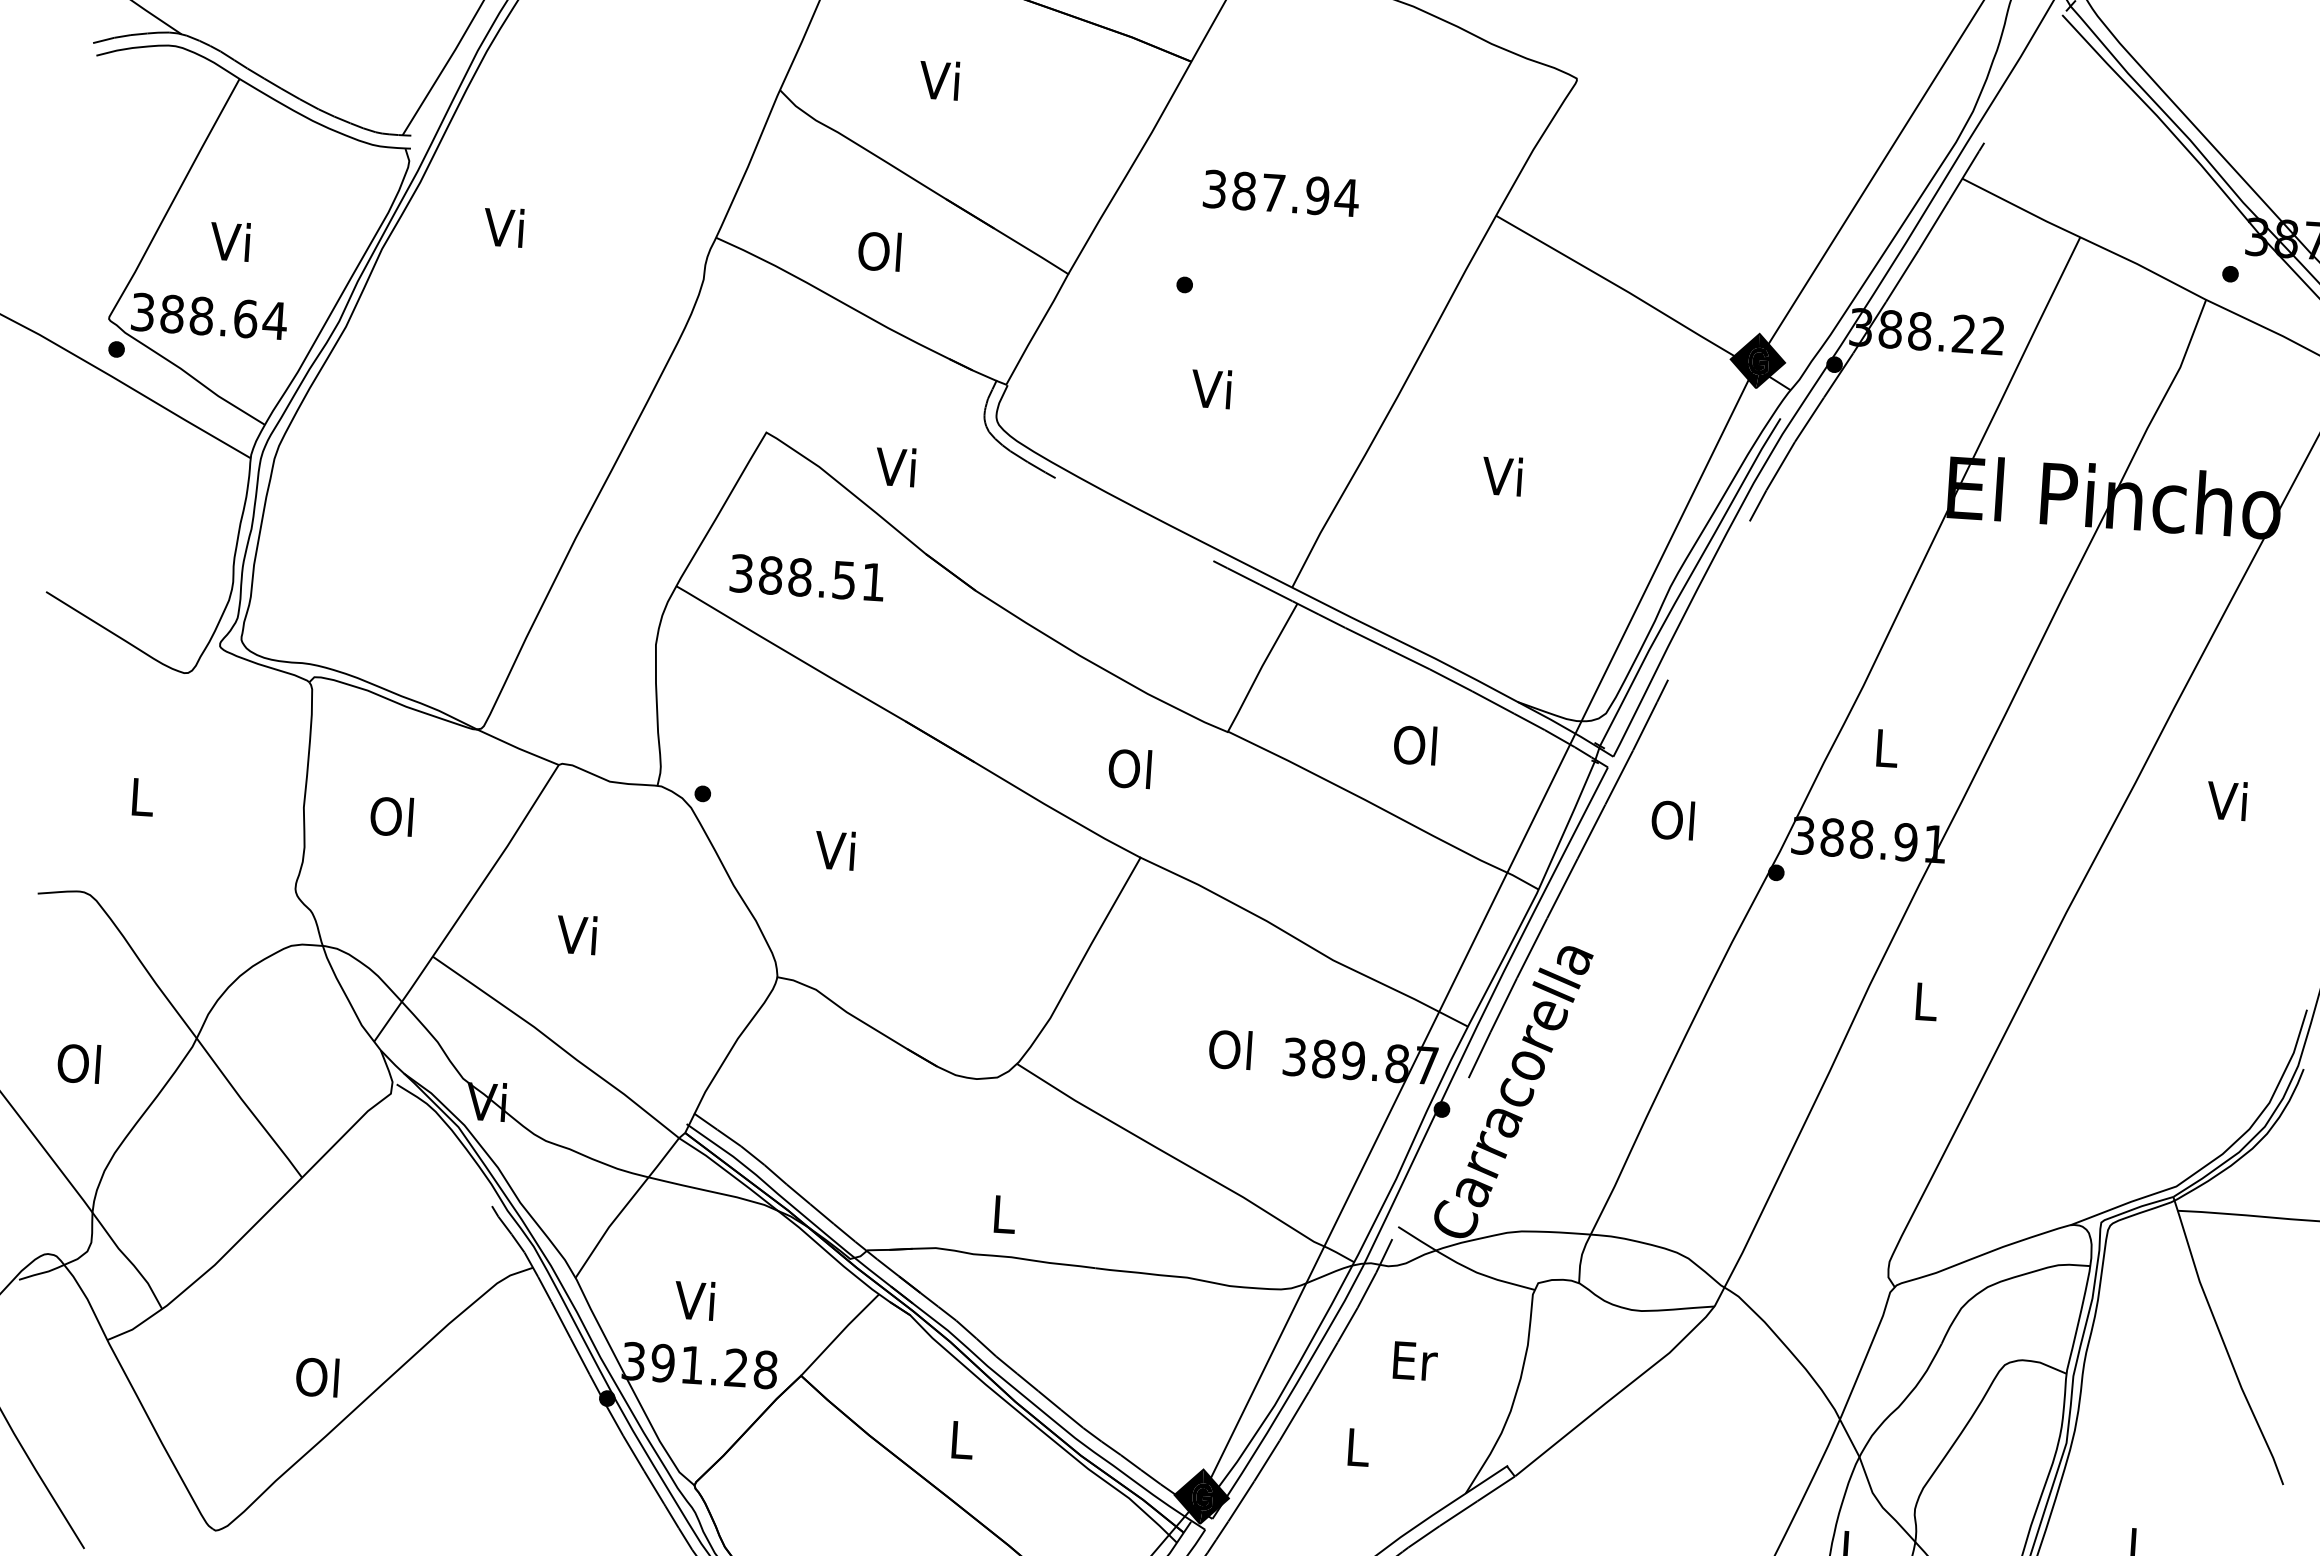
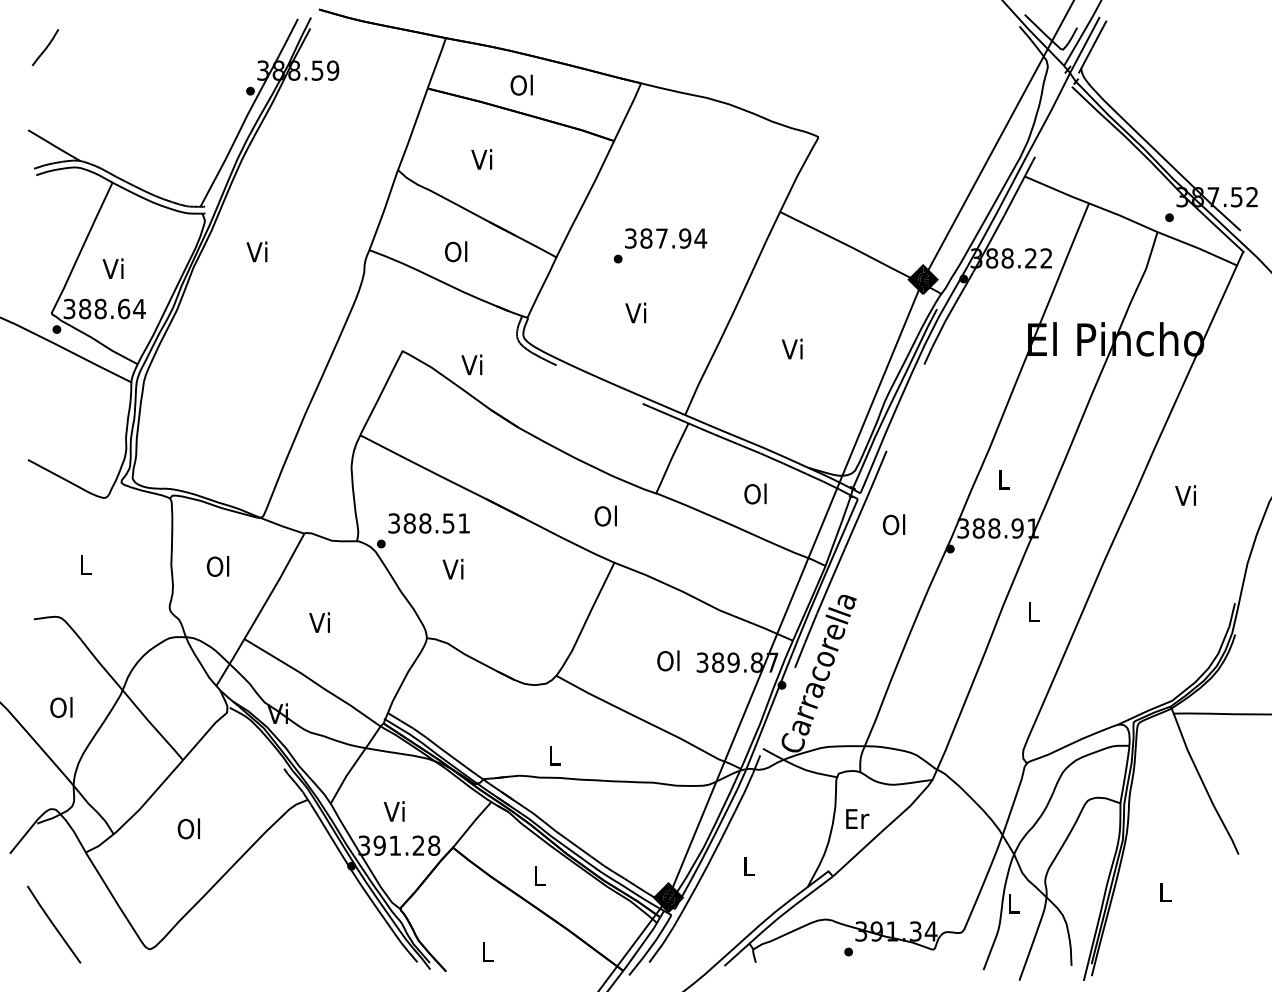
text: (1282, 193) -> (666, 238), moved
text: (806, 577) -> (428, 523), moved
text: (1415, 1360) -> (857, 818), moved
text: (316, 1376) -> (188, 828), moved

